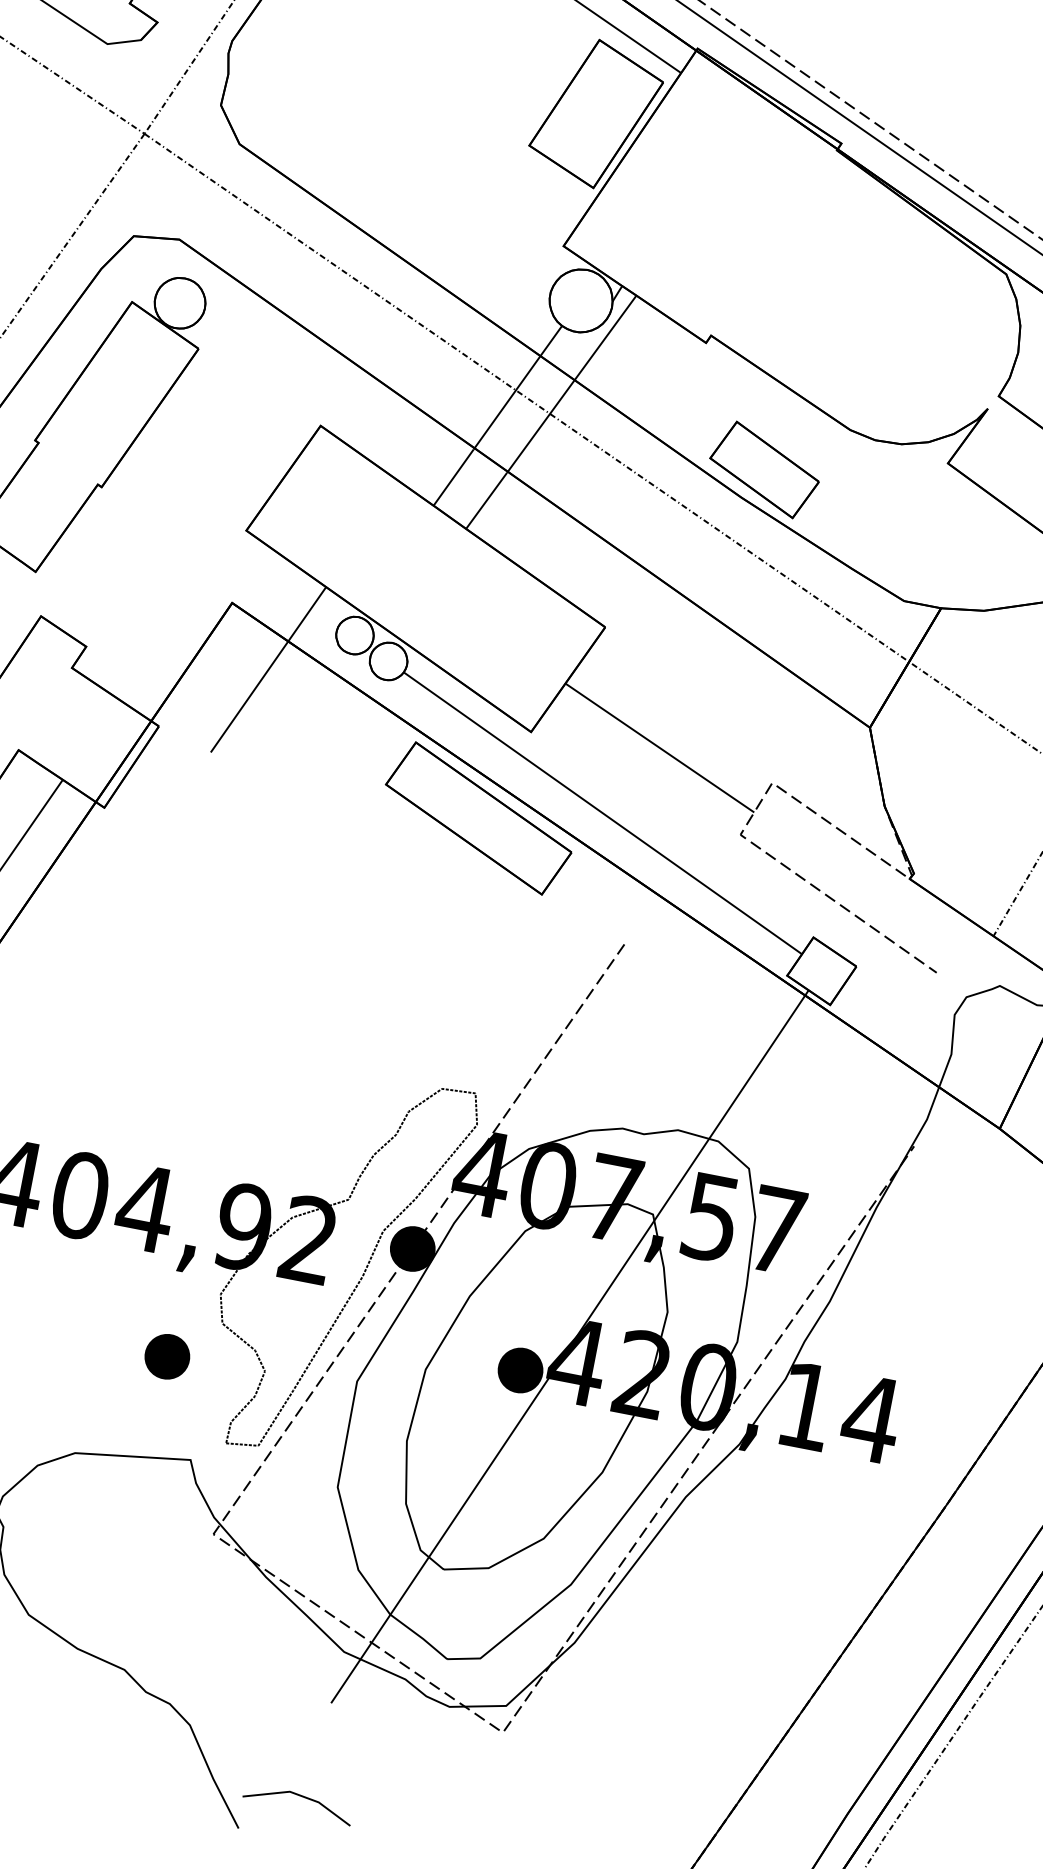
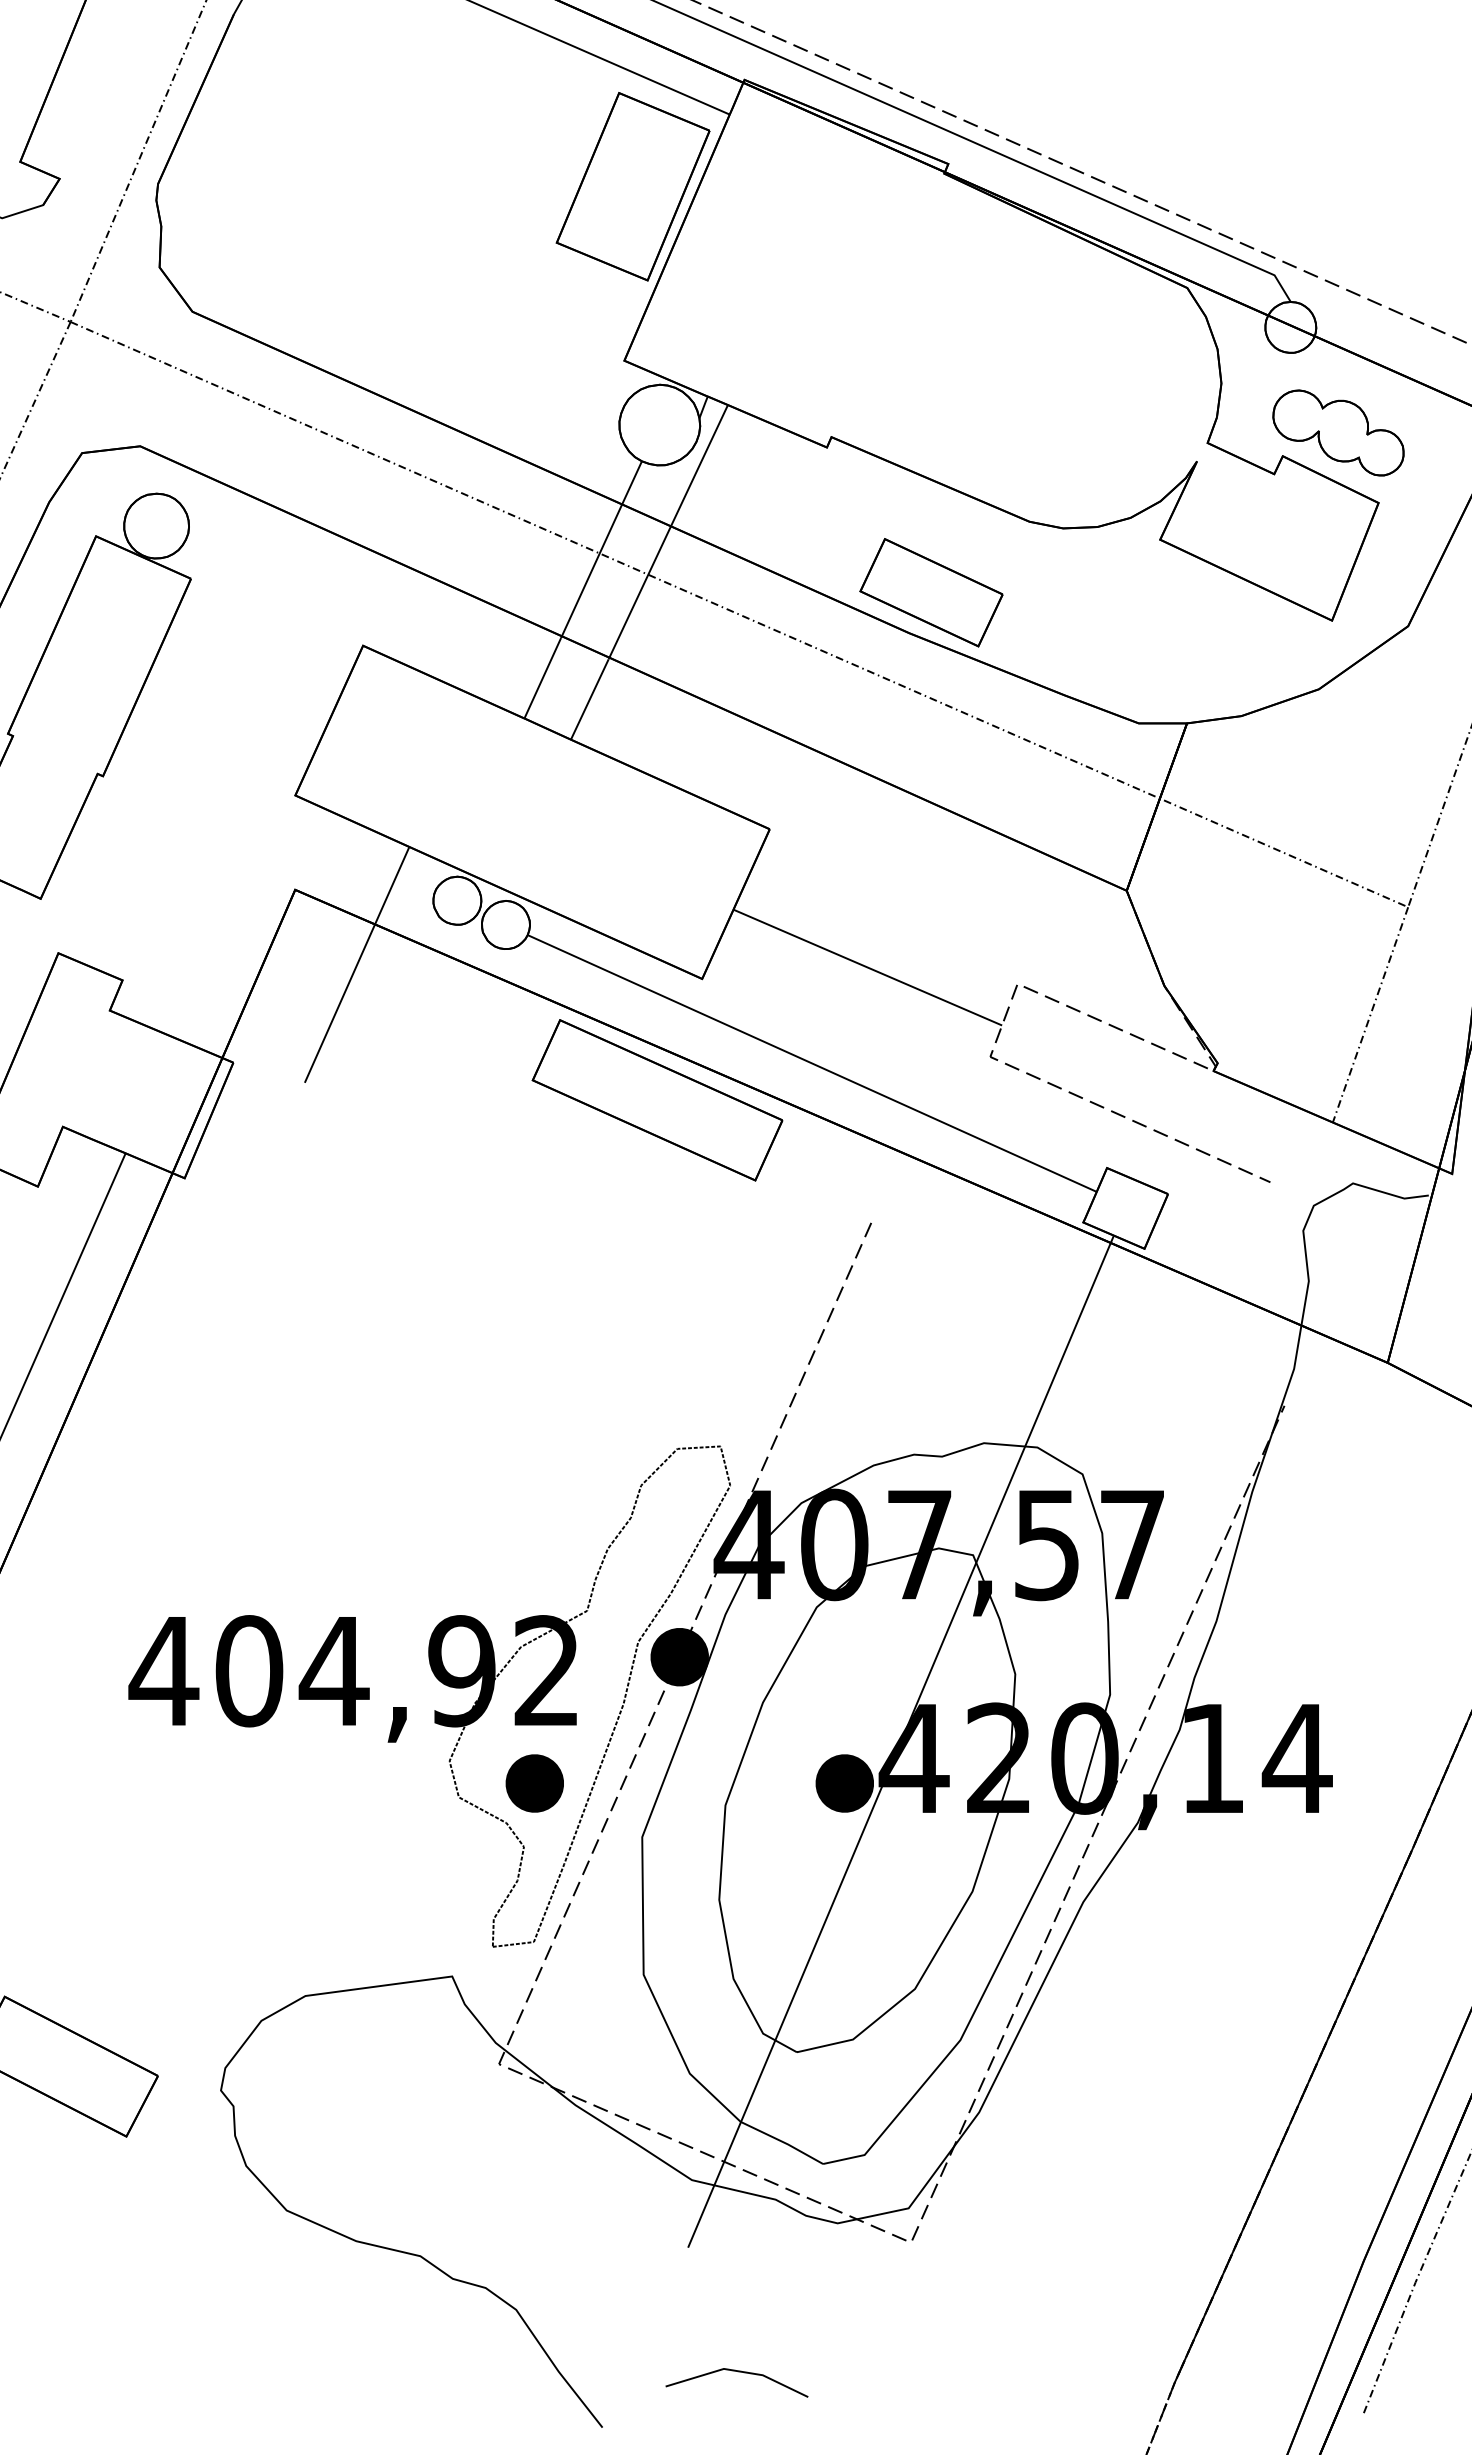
part: (167, 1356) -> (534, 1783), moved
line: (300, 1796) -> (738, 2372), moved

